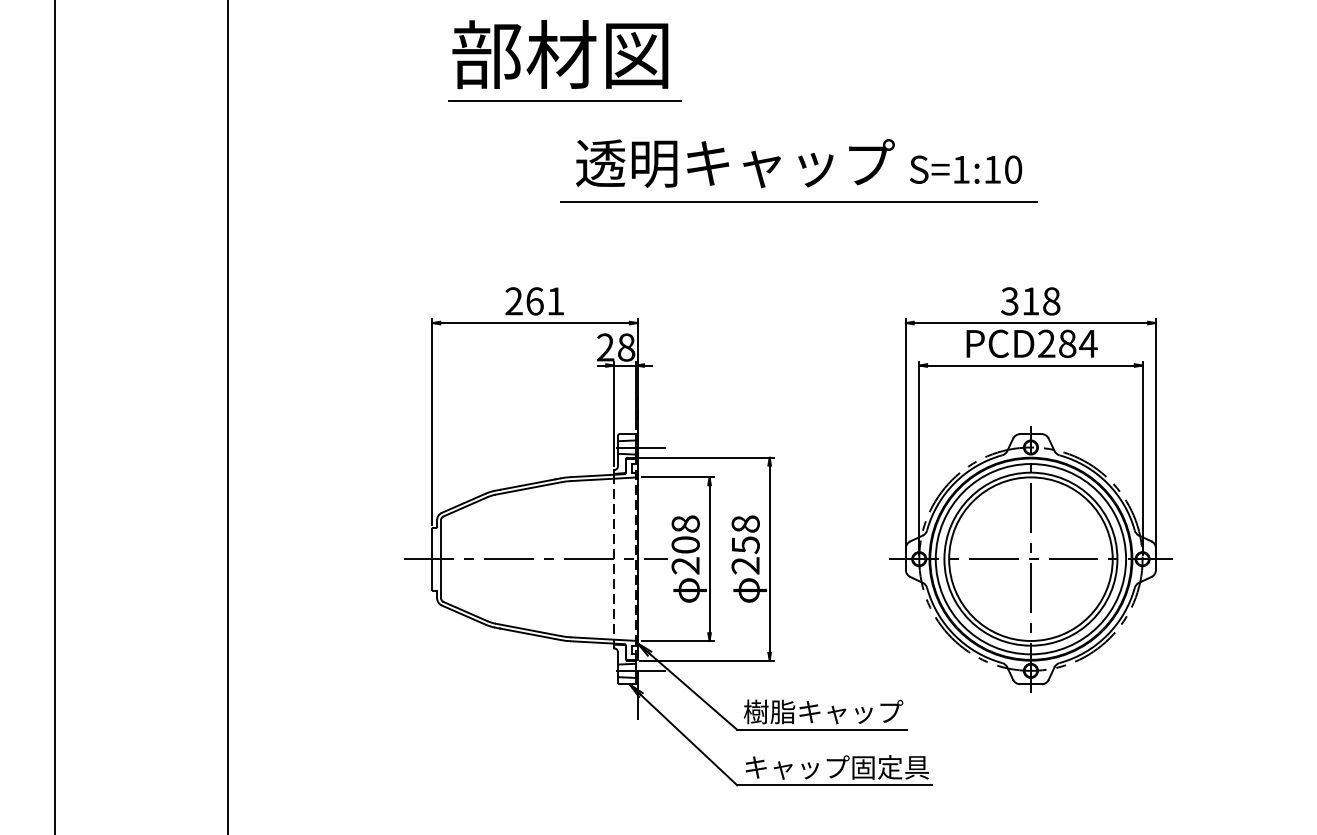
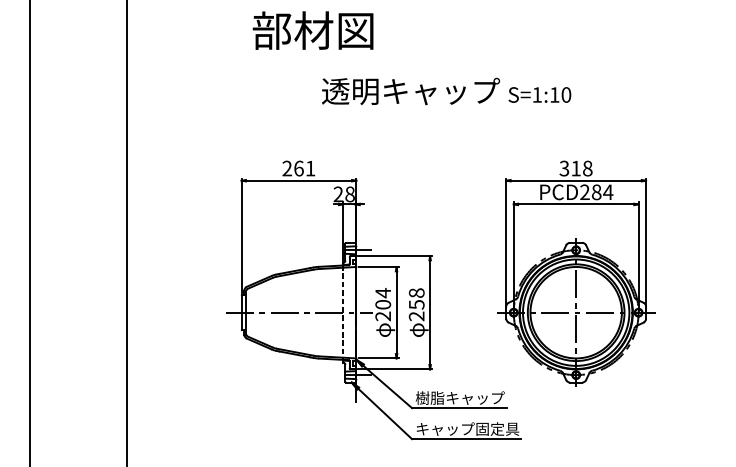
line: (564, 100) -> (315, 56), removed
line: (798, 201) -> (446, 112), removed
text: (686, 524) -> (383, 293), 208 -> 204

